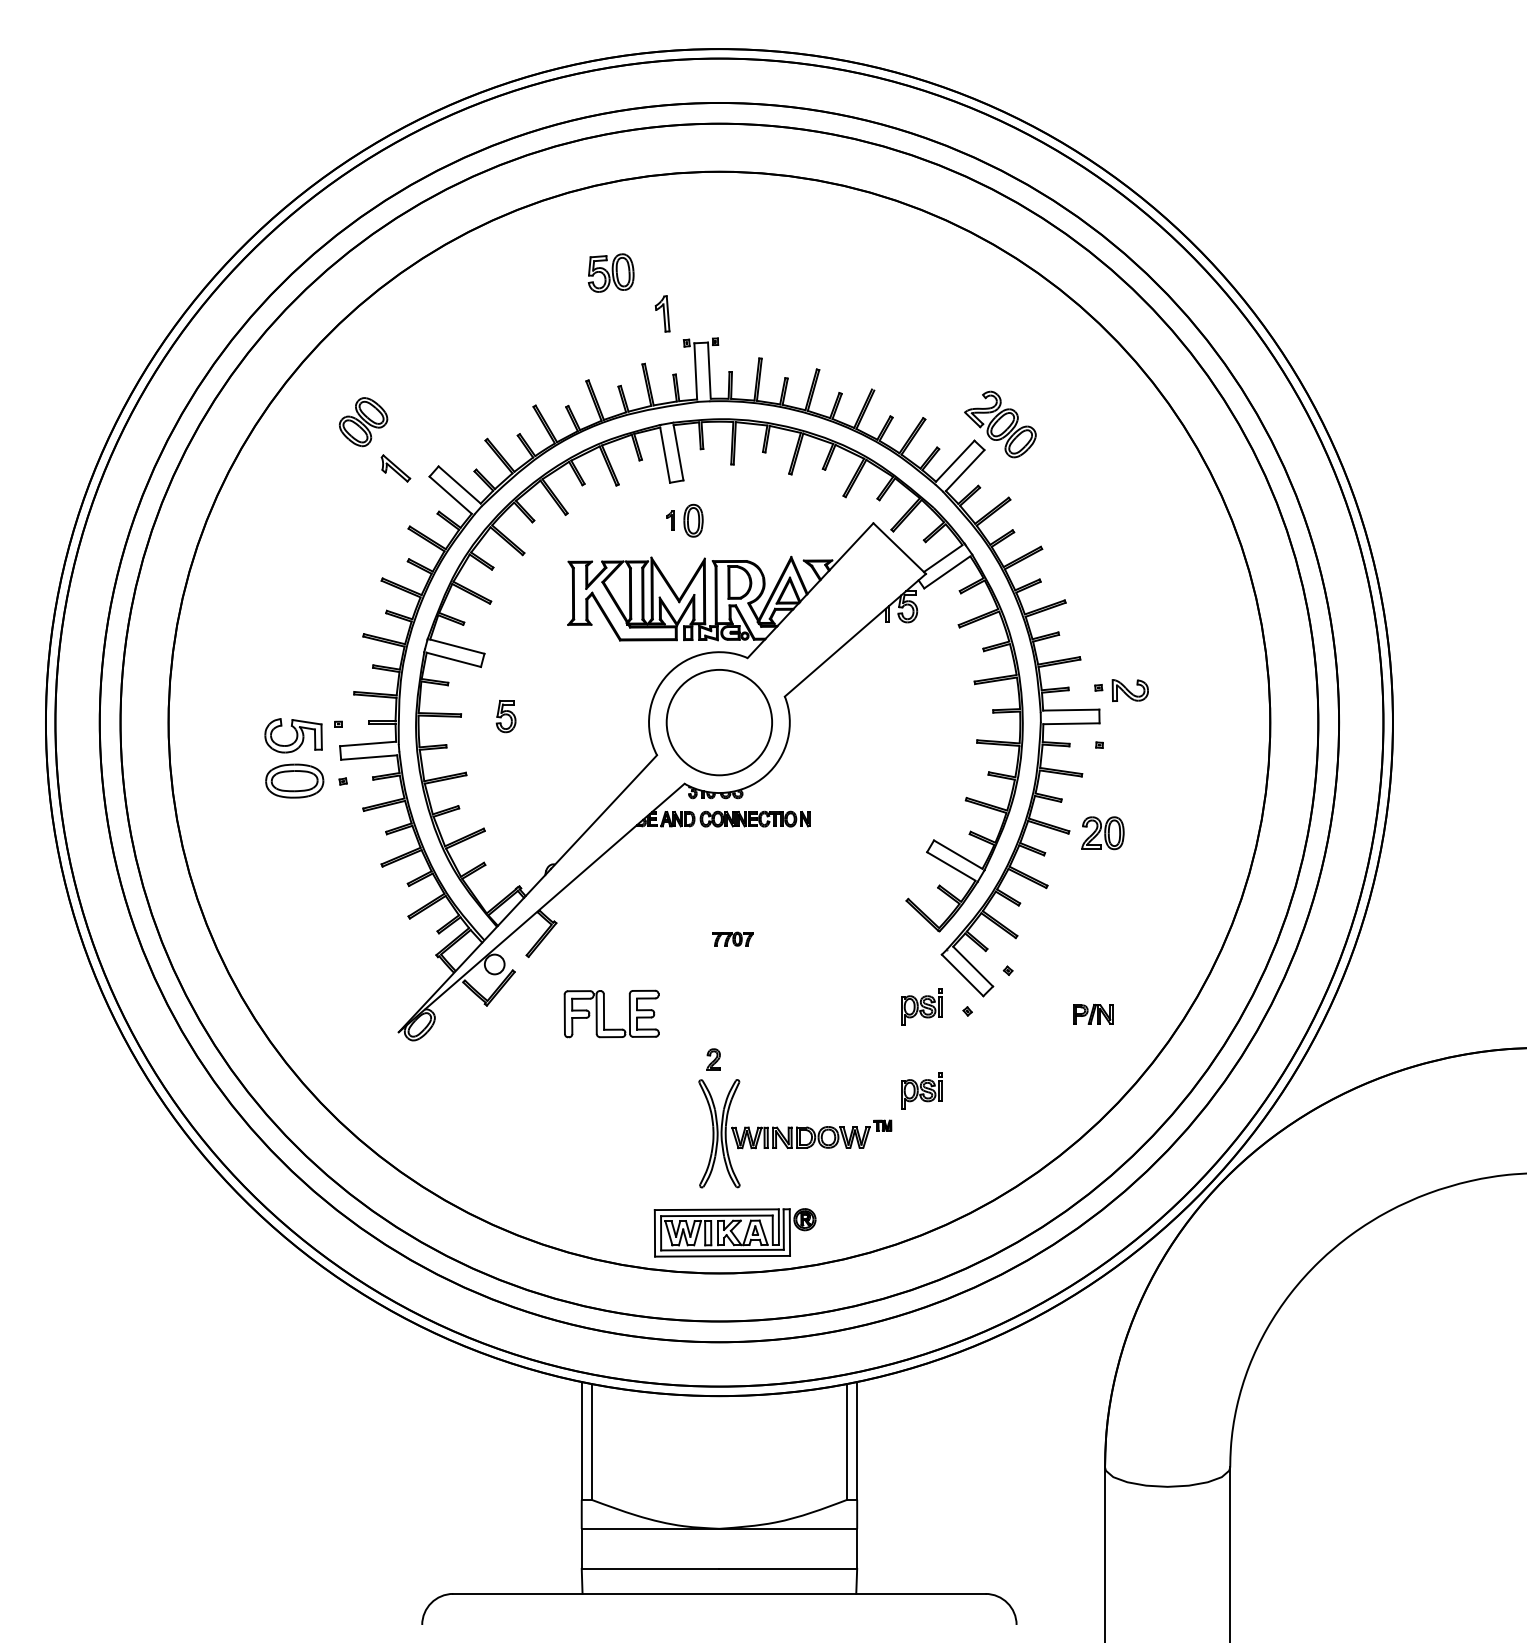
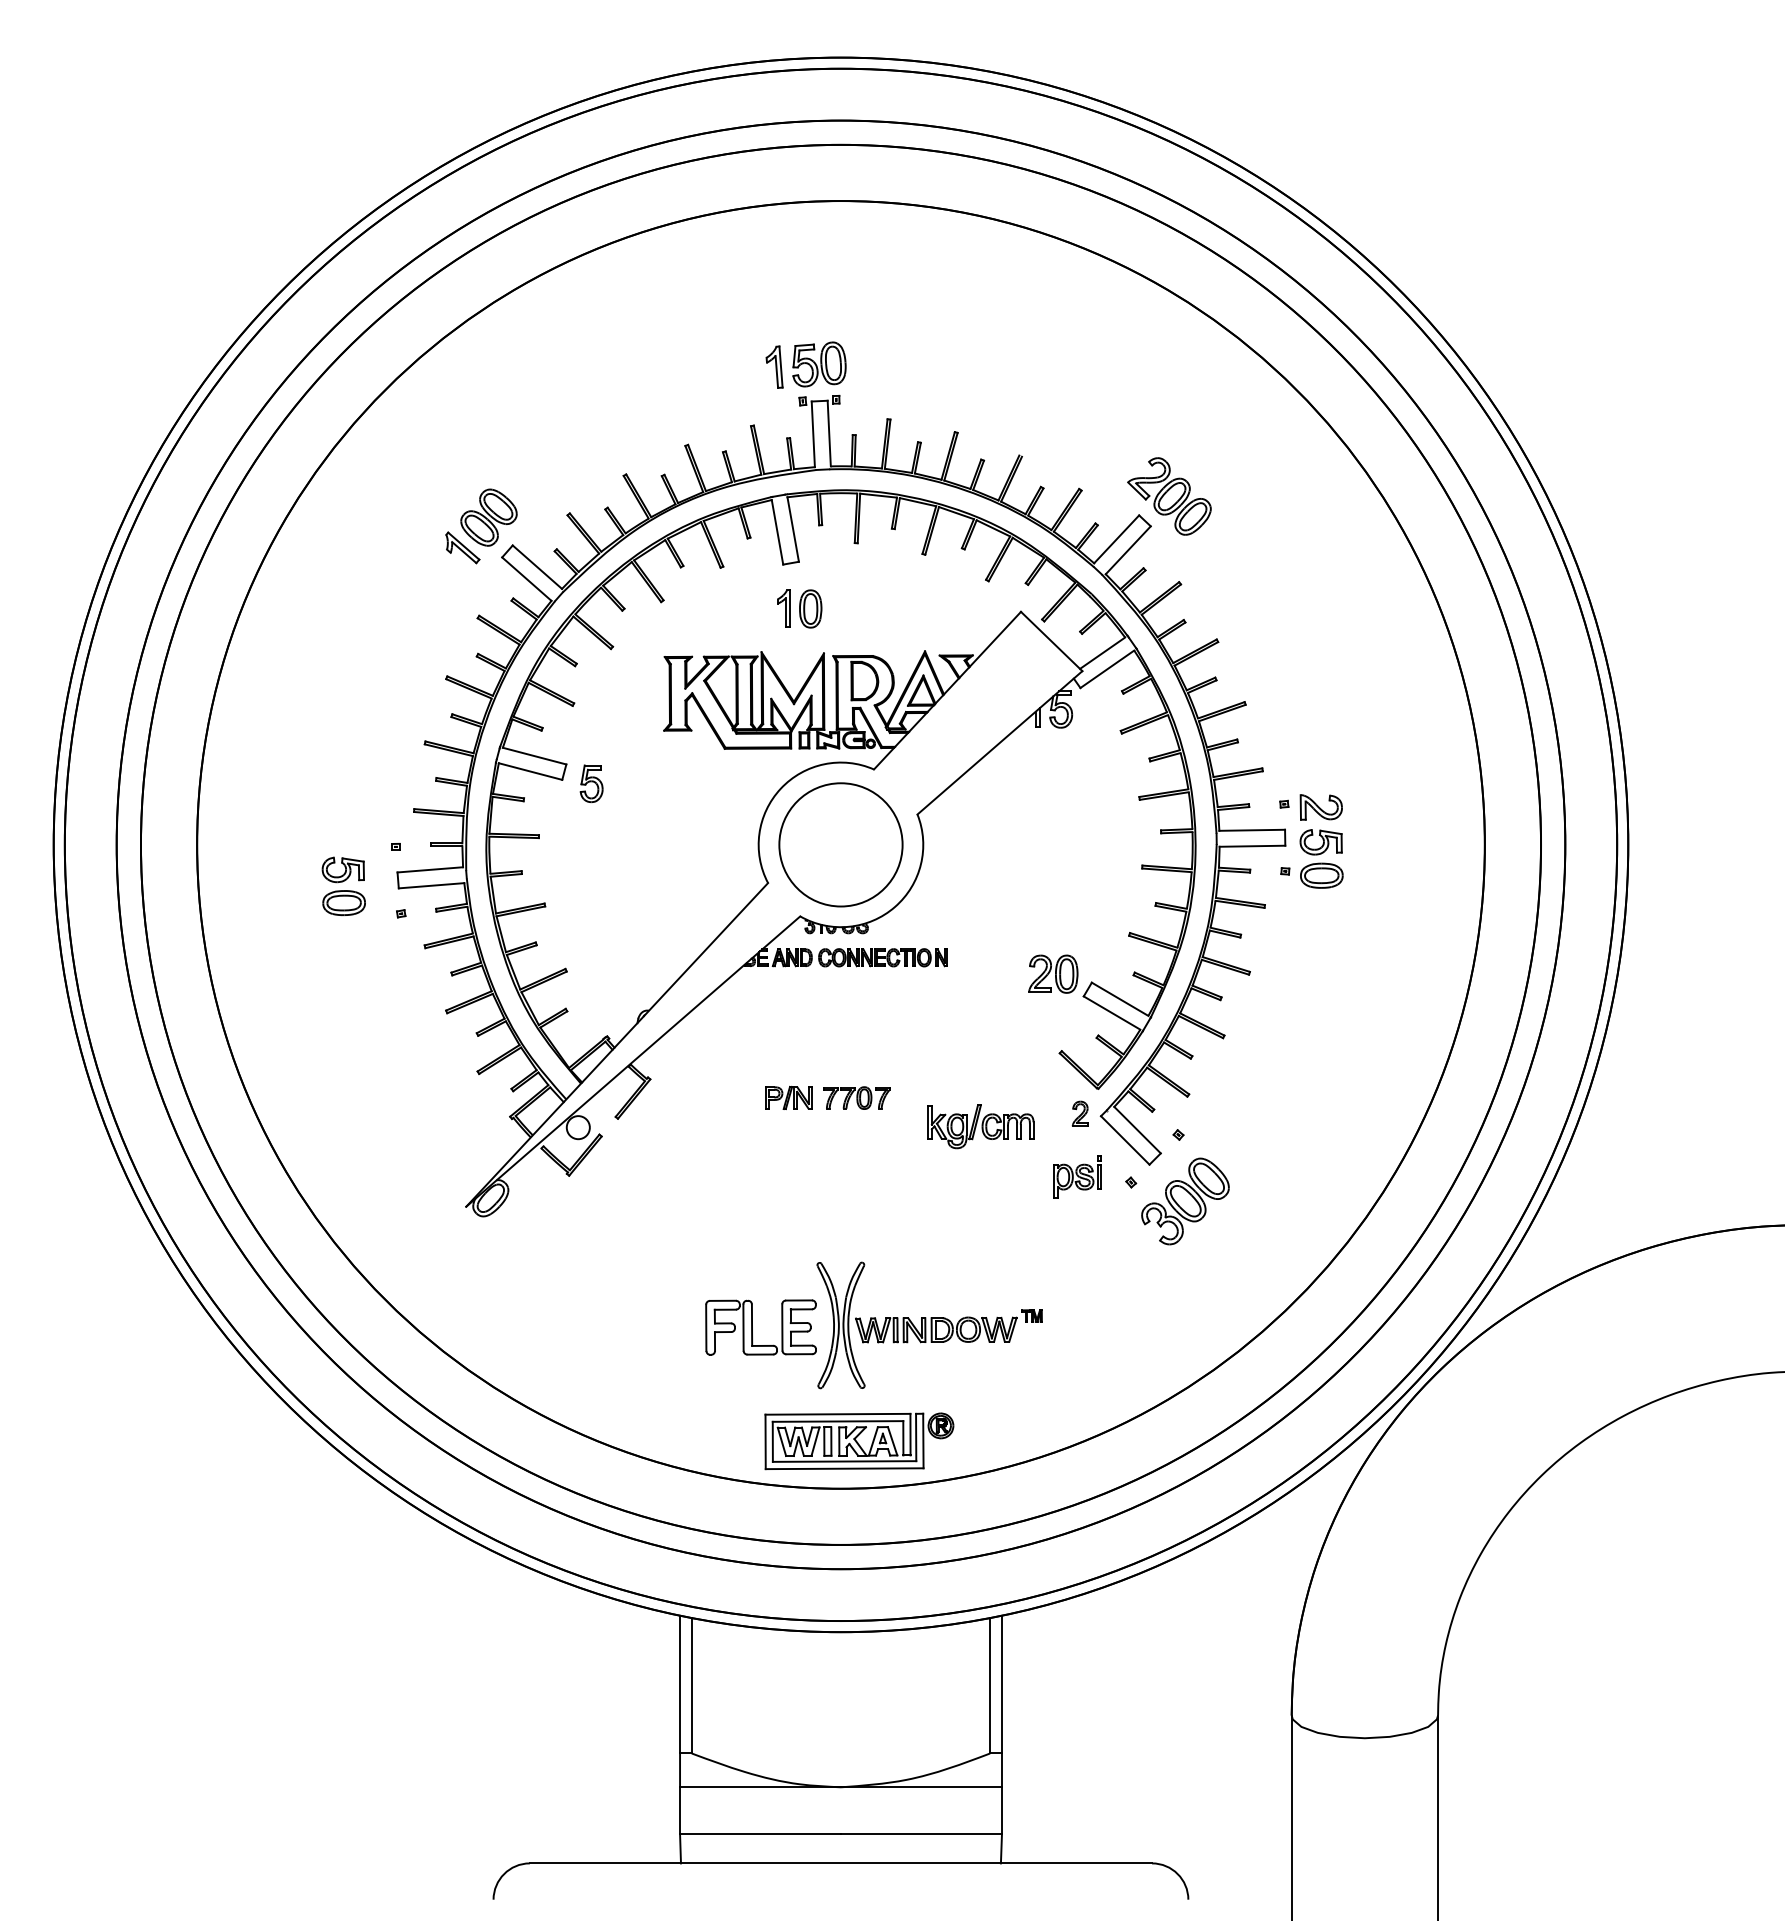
part: (611, 273) -> (819, 364), moved
part: (363, 421) -> (488, 517), moved
part: (670, 520) -> (783, 608), size x1.67
part: (505, 716) -> (591, 783), moved
part: (1130, 734) -> (1321, 858), added
part: (293, 757) -> (343, 885), size x0.62
part: (1103, 832) -> (1053, 973), moved
part: (732, 938) -> (856, 1097), size x1.43
part: (838, 963) -> (980, 1126), added
part: (604, 1013) -> (752, 1327), moved
part: (1092, 1013) -> (788, 1097), moved
part: (1014, 1027) -> (1185, 1201), added
part: (713, 1059) -> (1079, 1113), moved
part: (921, 1090) -> (1077, 1274), removed

